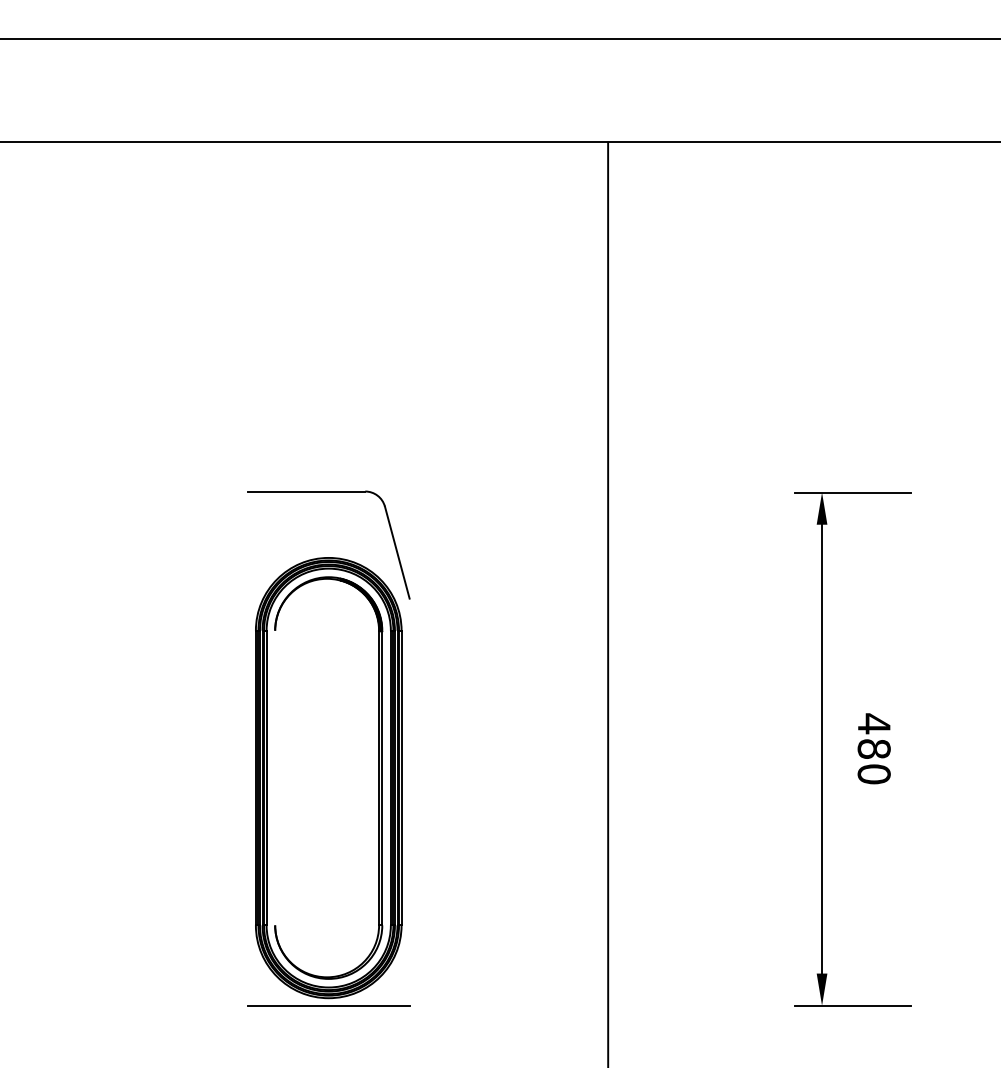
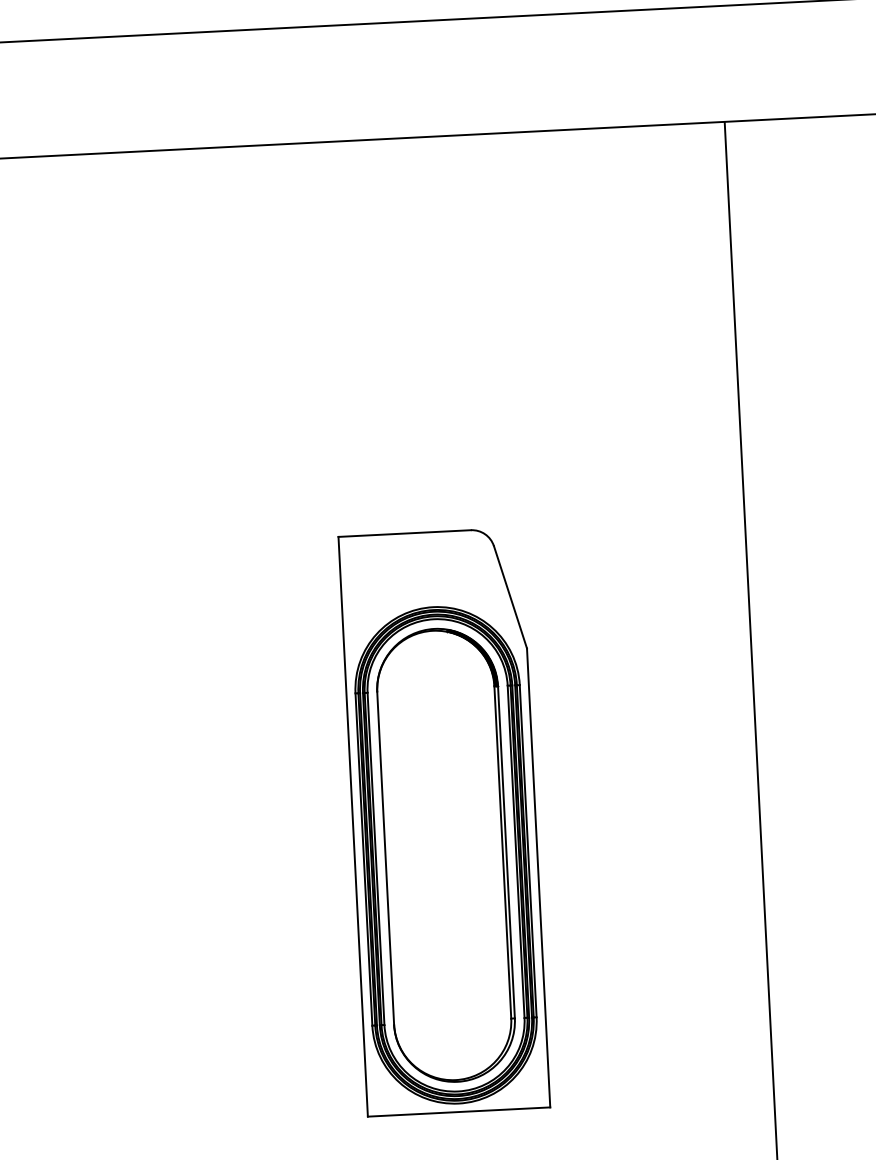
line: (247, 748) -> (352, 826), added
line: (275, 777) -> (386, 857), added
line: (409, 801) -> (538, 877), added

